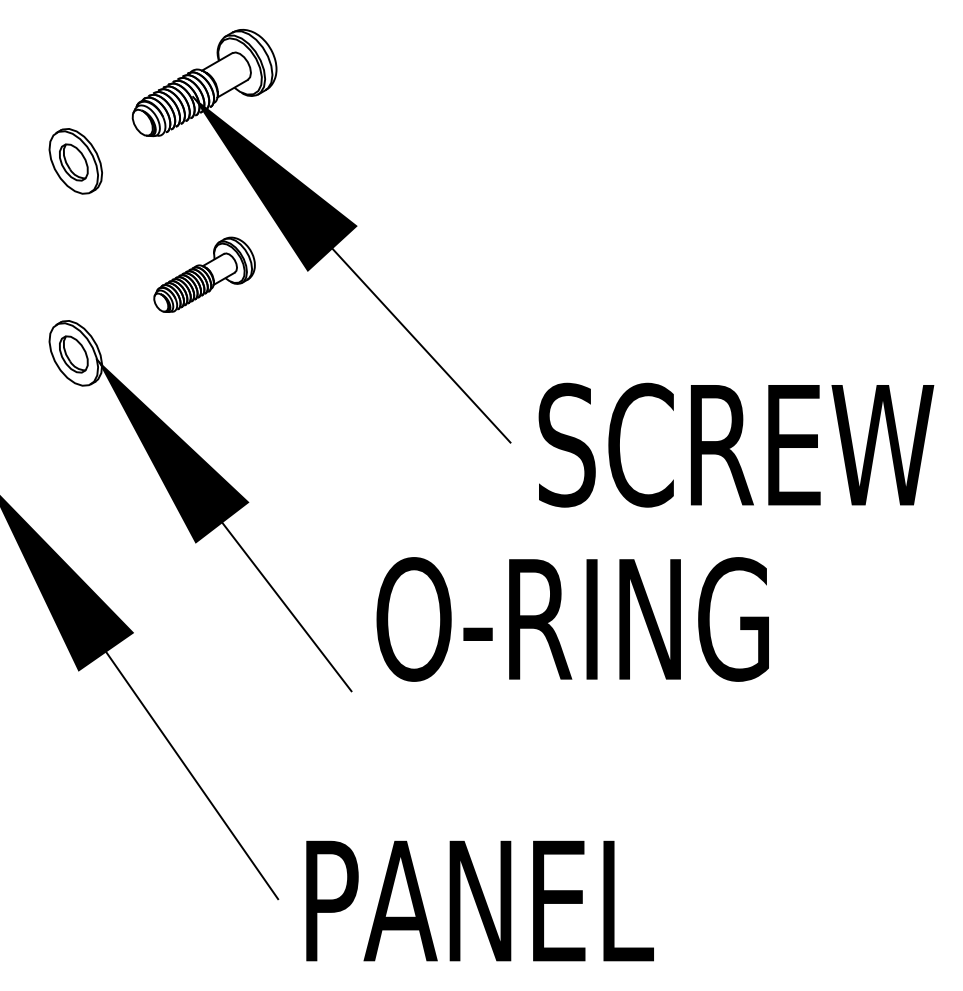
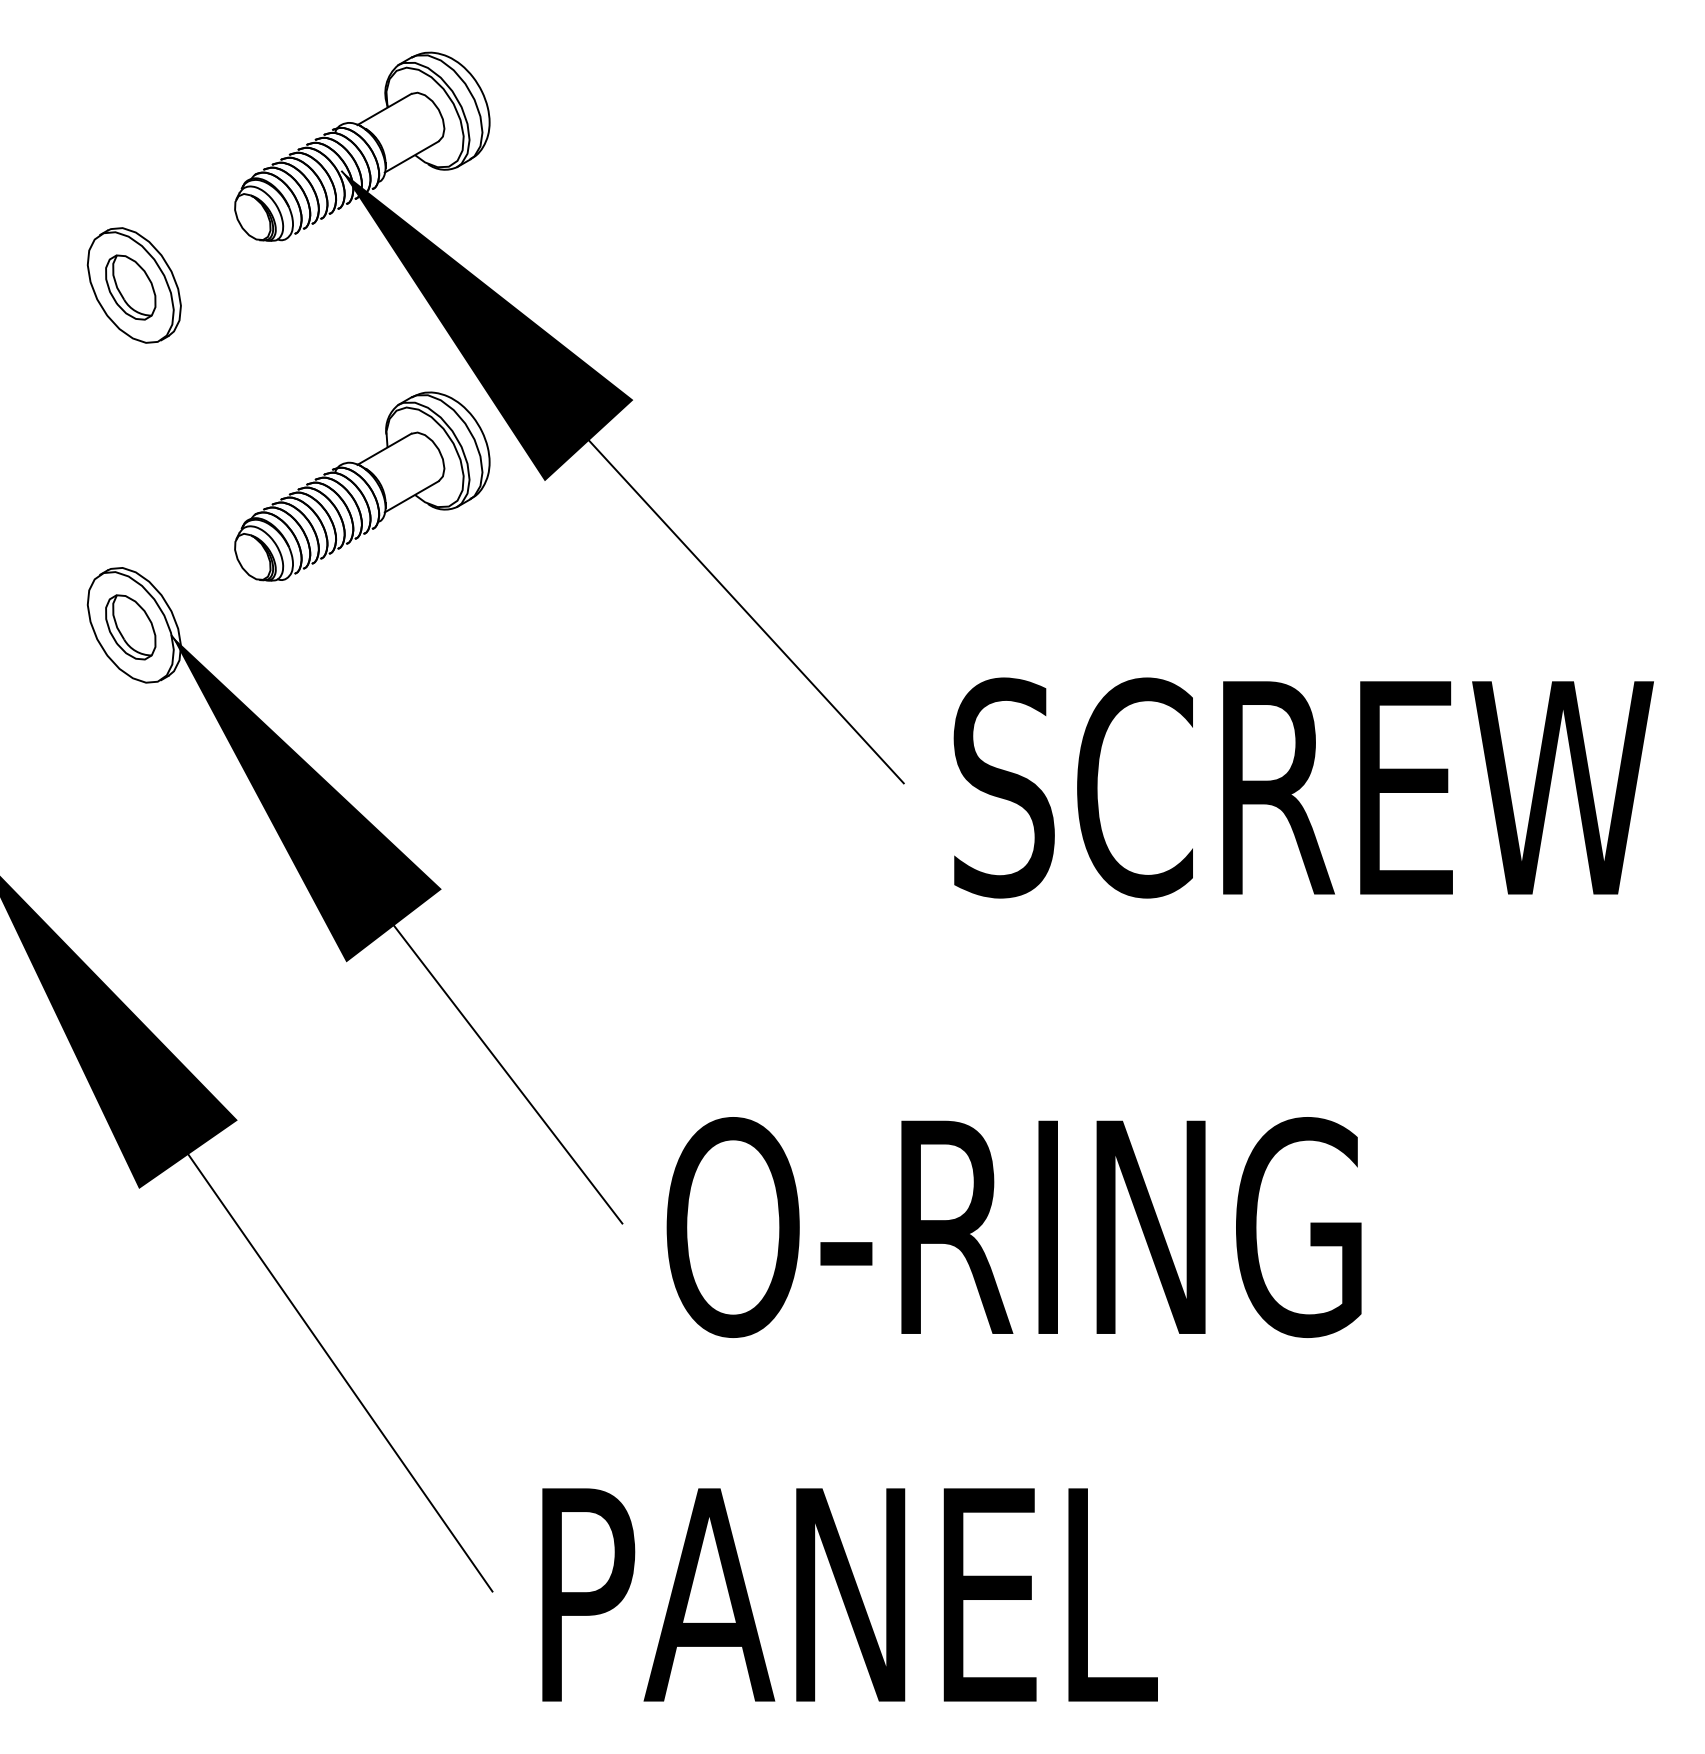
part: (204, 274) -> (362, 485), size x1.43
text: (572, 619) -> (1013, 1227), moved

